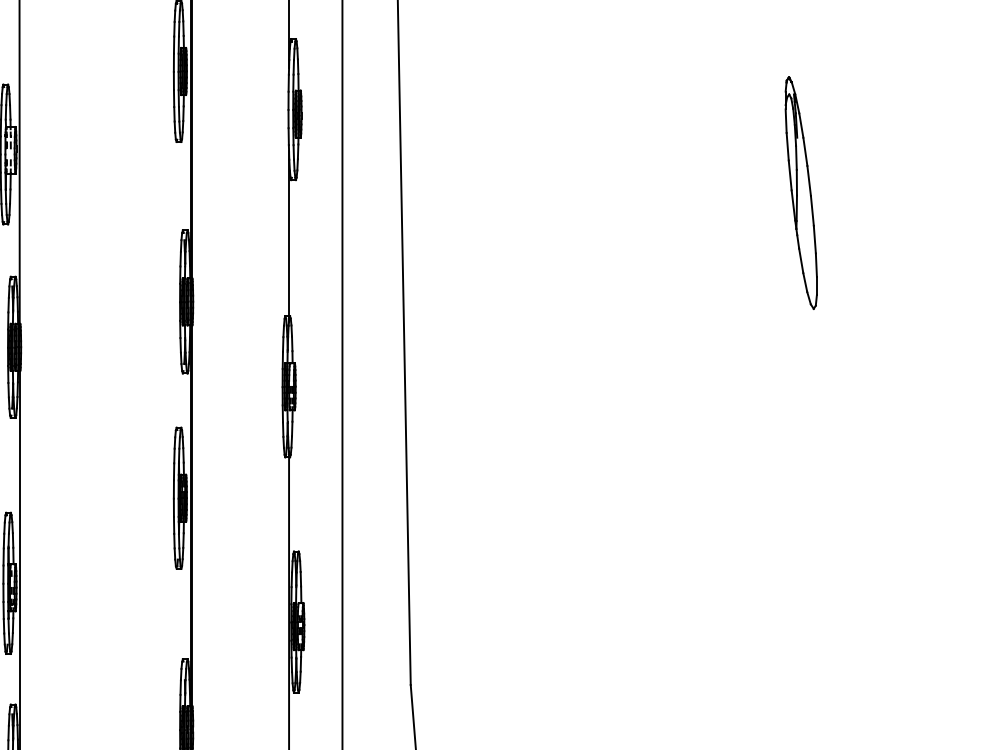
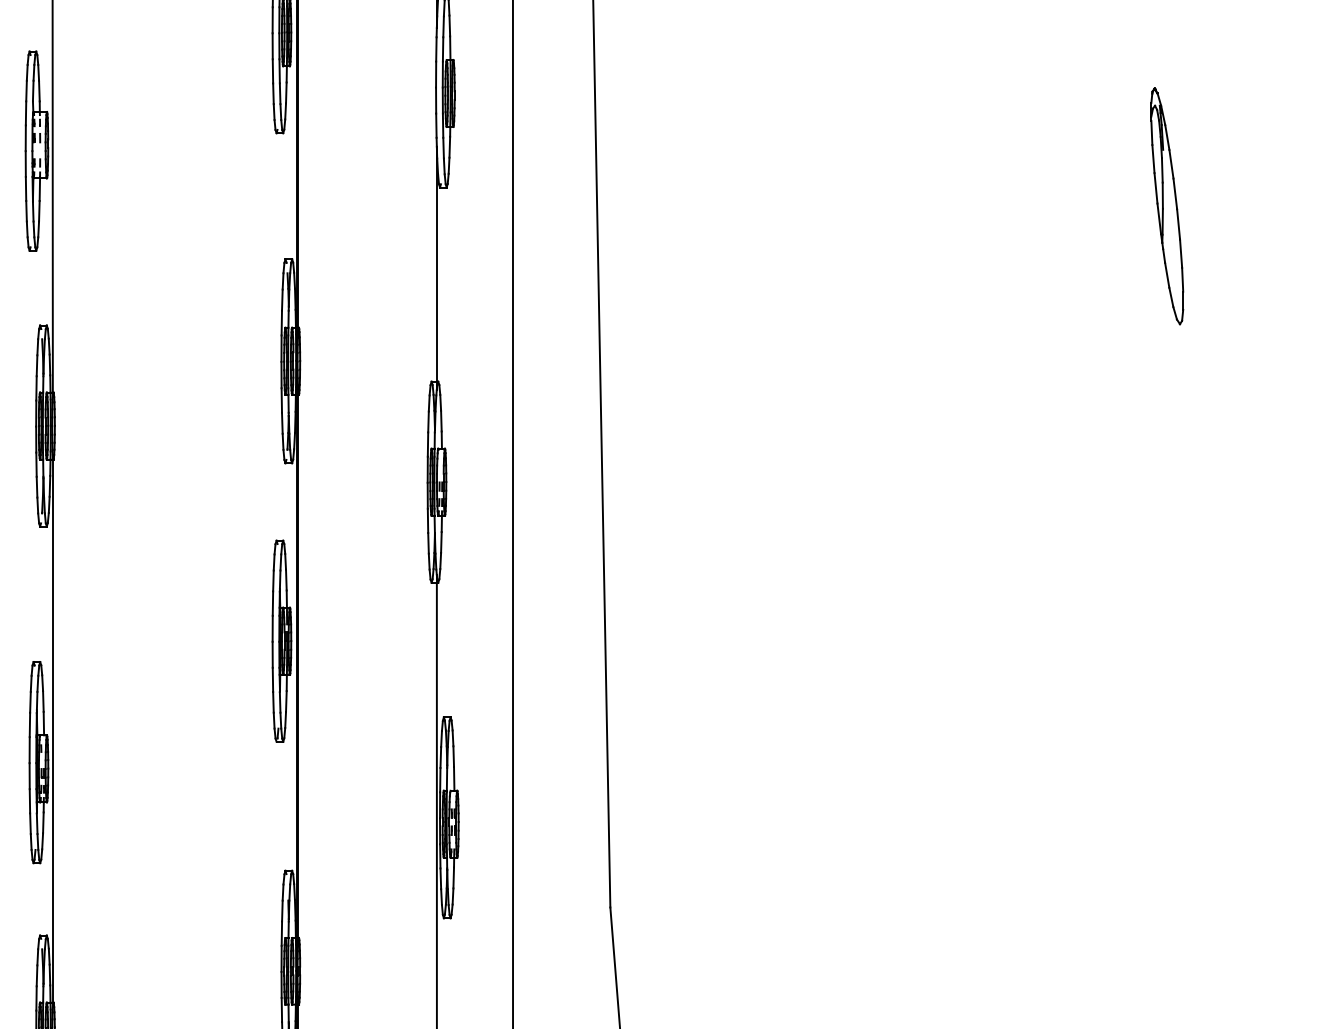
part: (801, 193) -> (1167, 206), size x0.71

